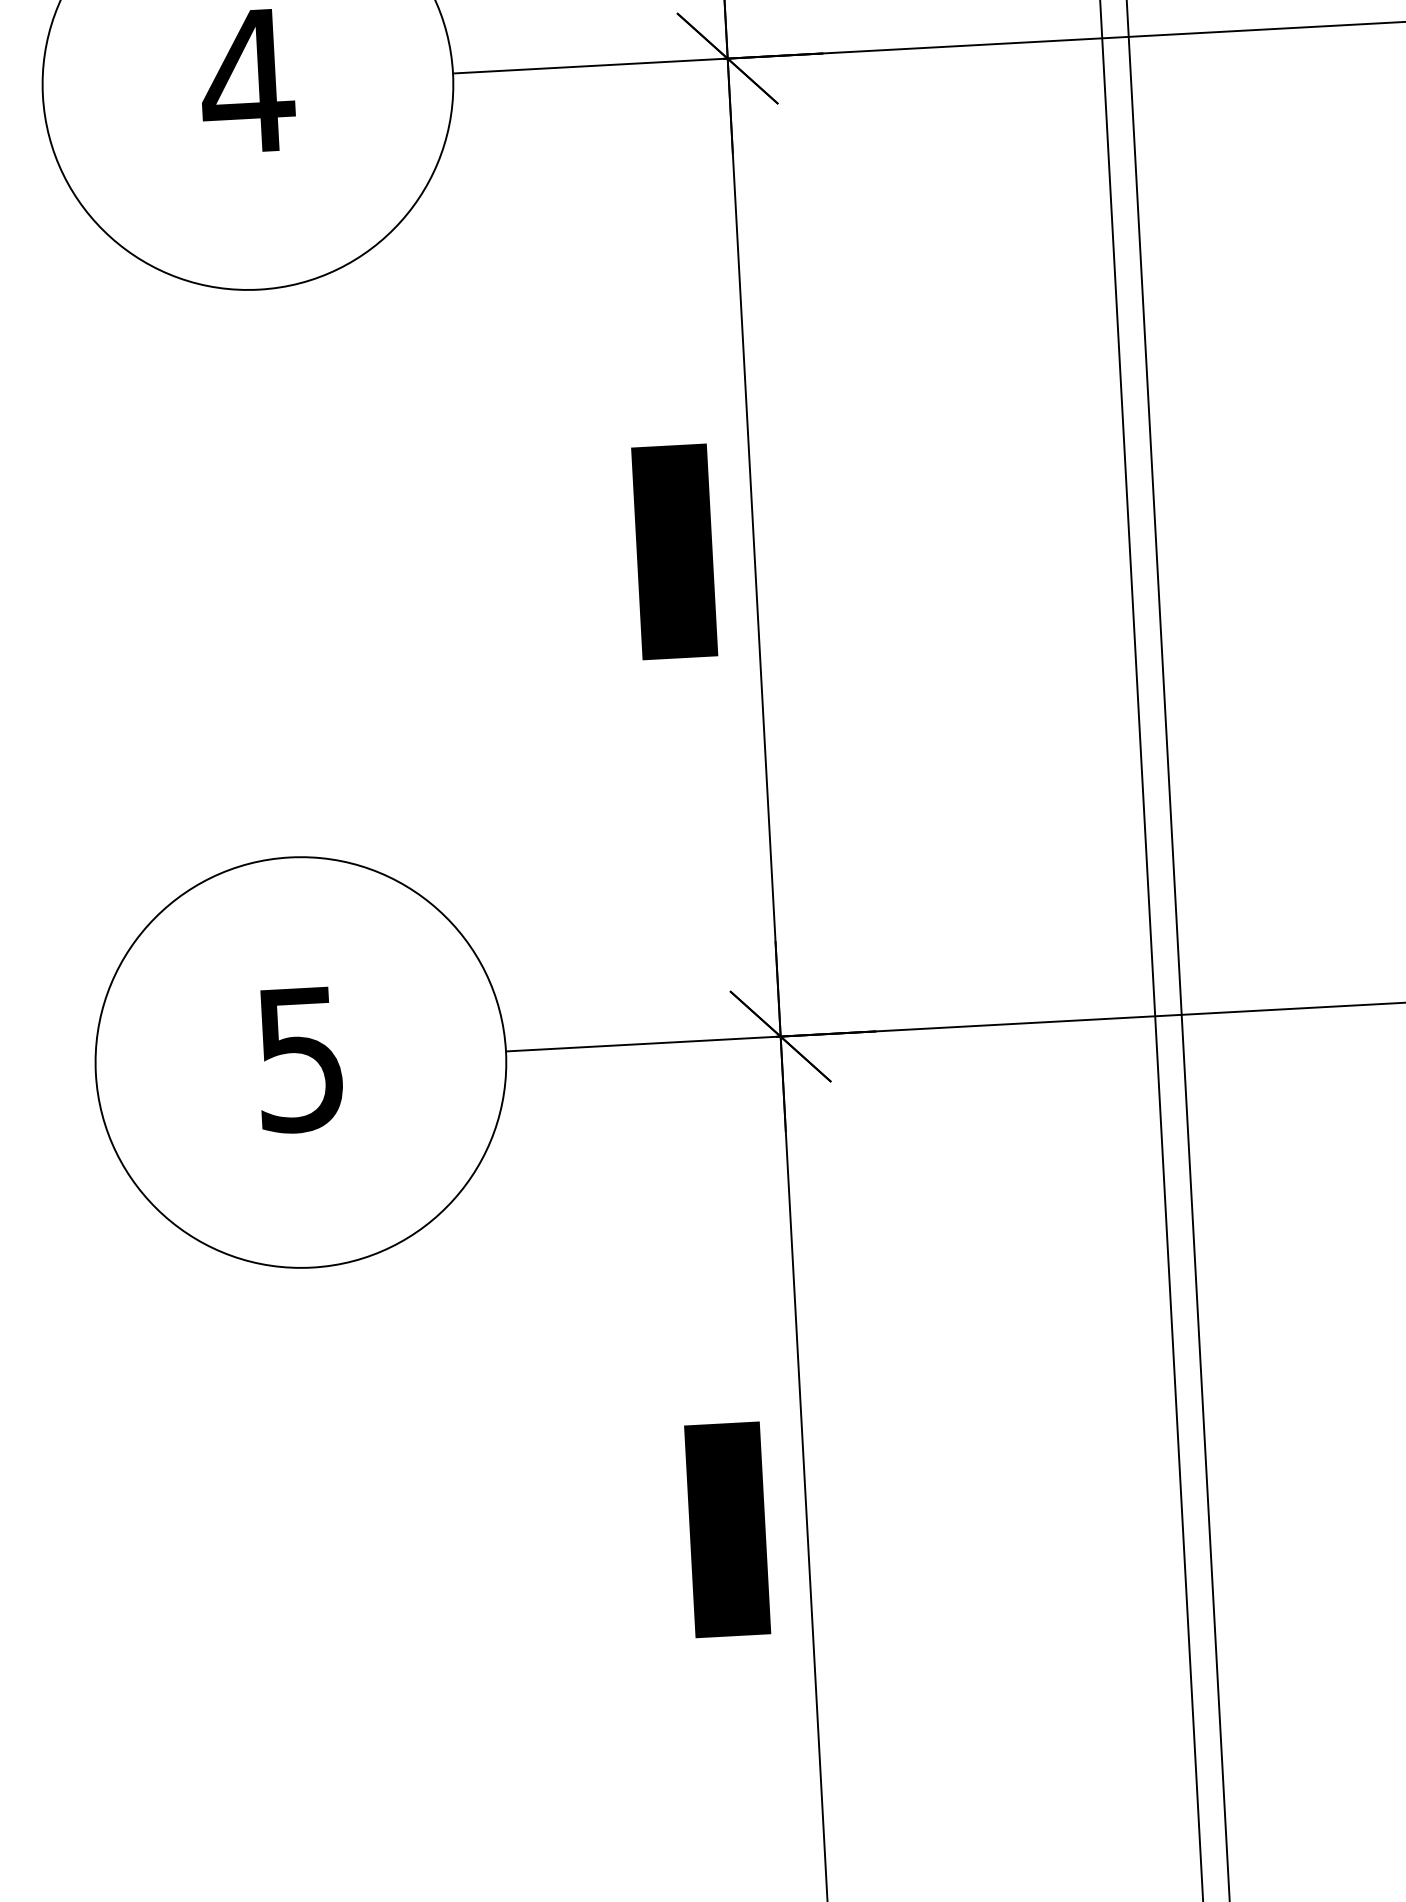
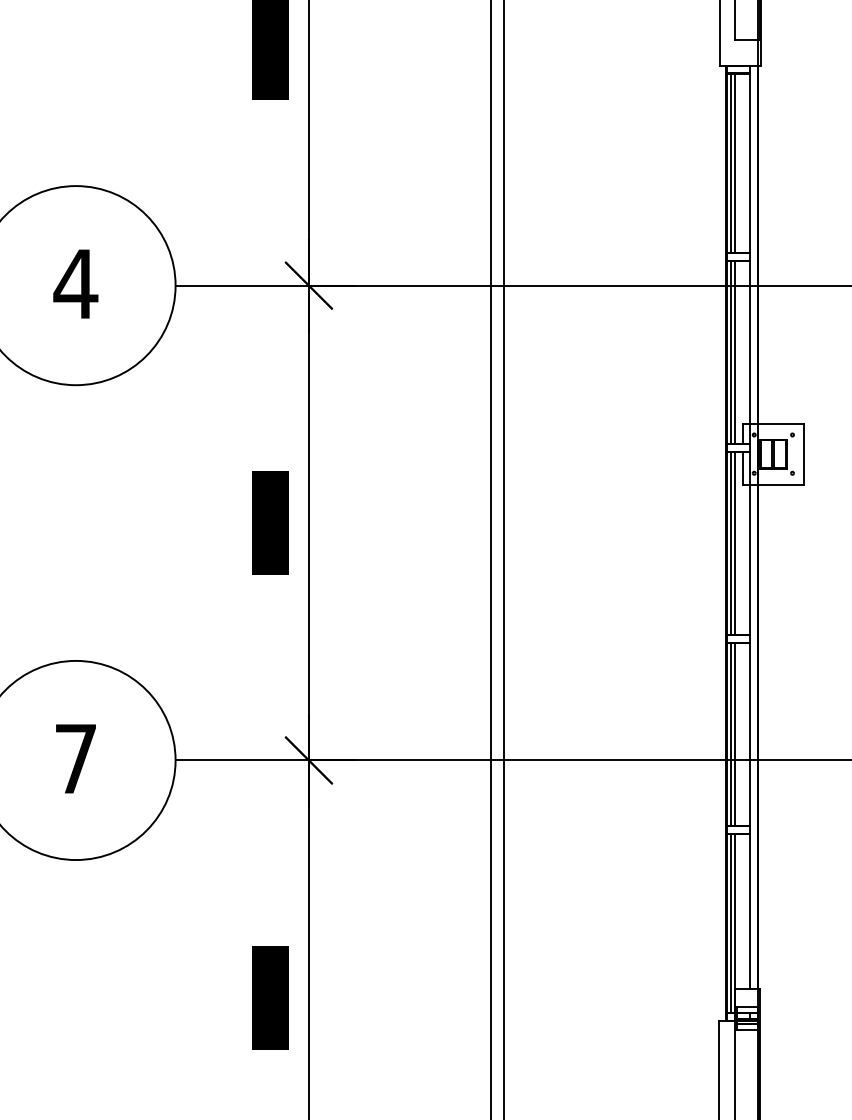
text: (299, 1060) -> (75, 759), 5 -> 7

